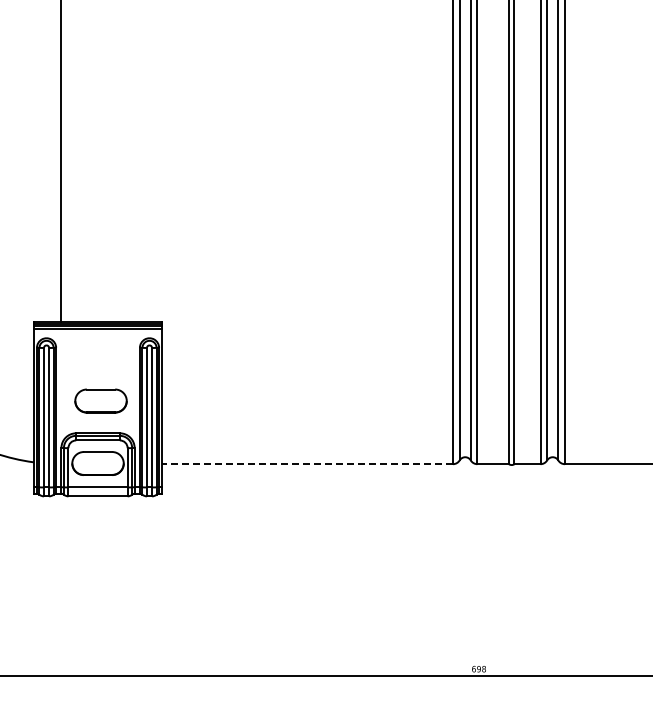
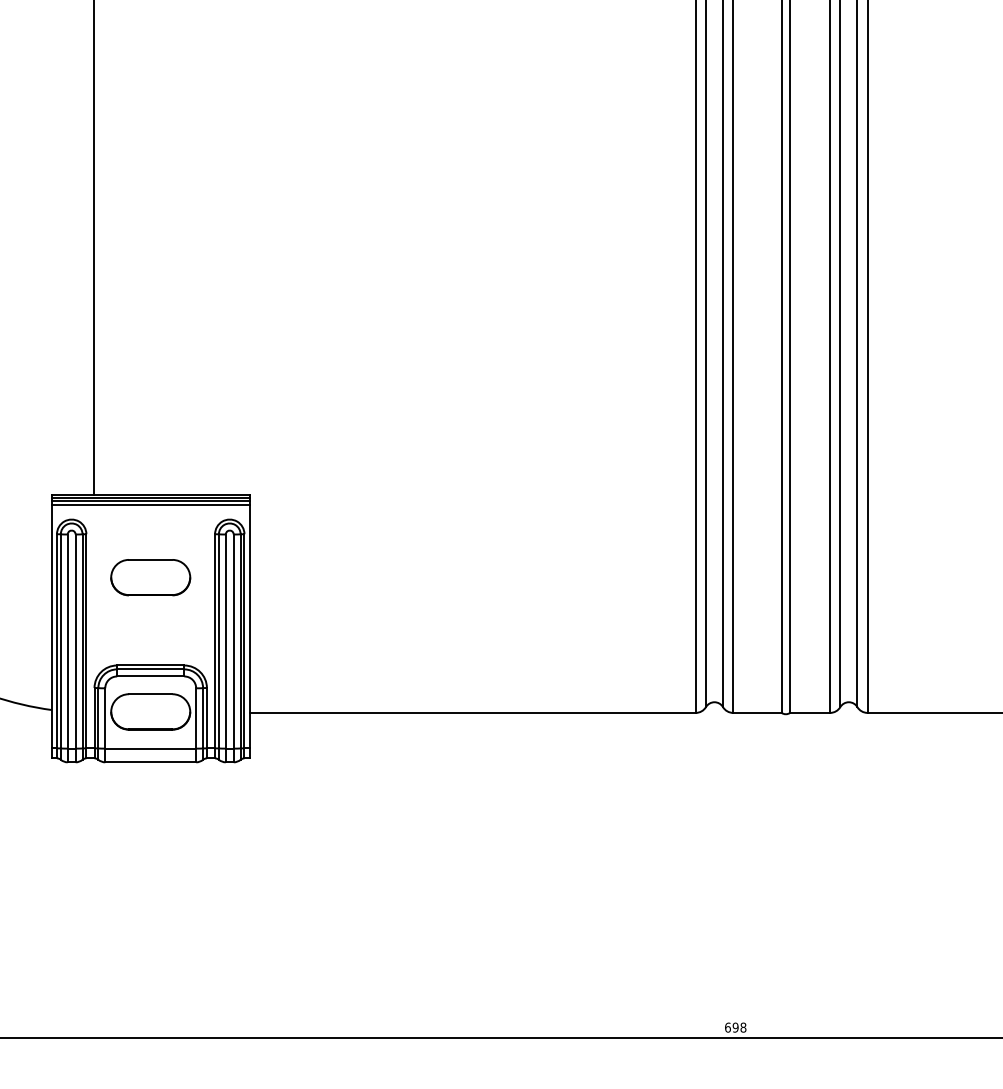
part: (100, 400) -> (149, 576), moved
line: (307, 464) -> (472, 713), dashed -> solid

